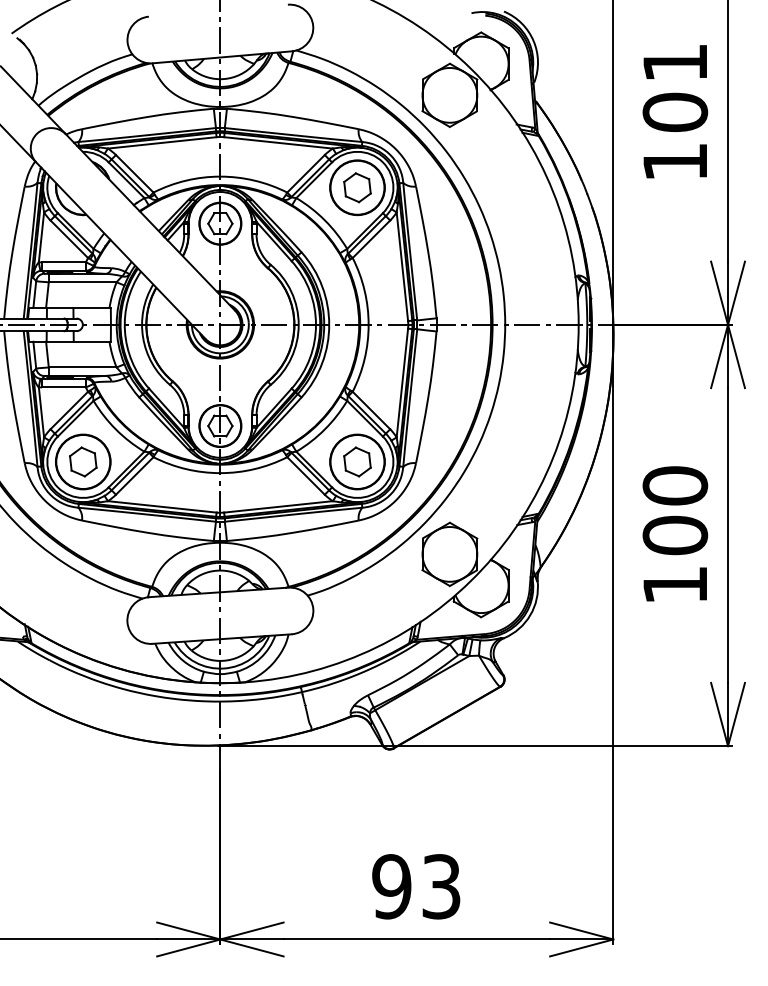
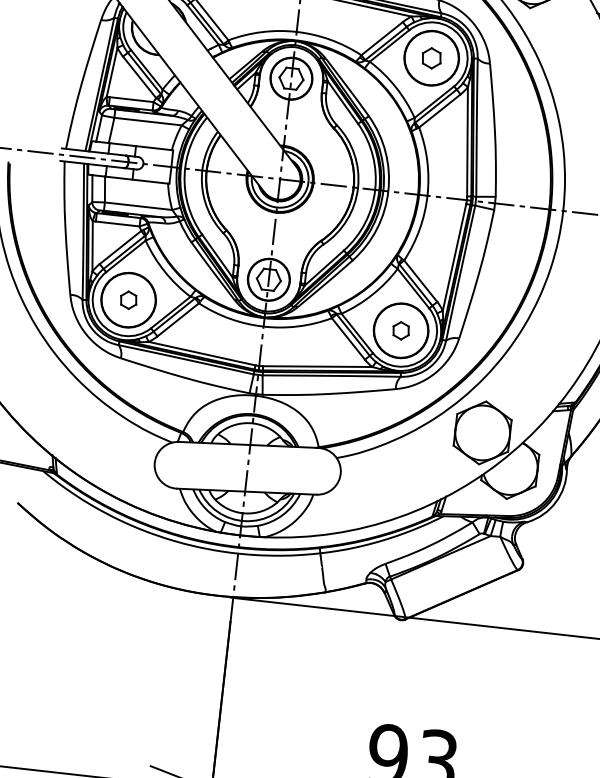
part: (357, 187) -> (431, 58), size x0.7
part: (83, 461) -> (128, 299), size x0.6
part: (357, 461) -> (401, 330), size x0.6

